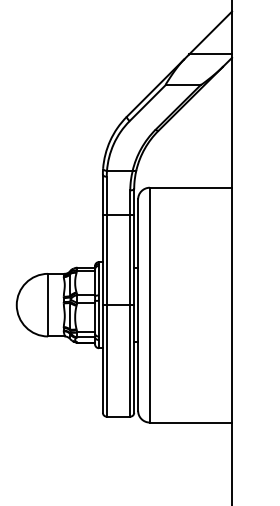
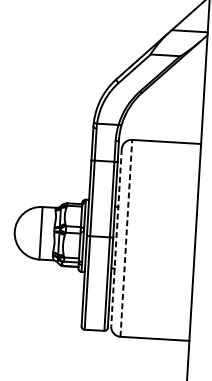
line: (149, 304) -> (126, 237), solid -> dashed
line: (138, 305) -> (116, 238), solid -> dashed

